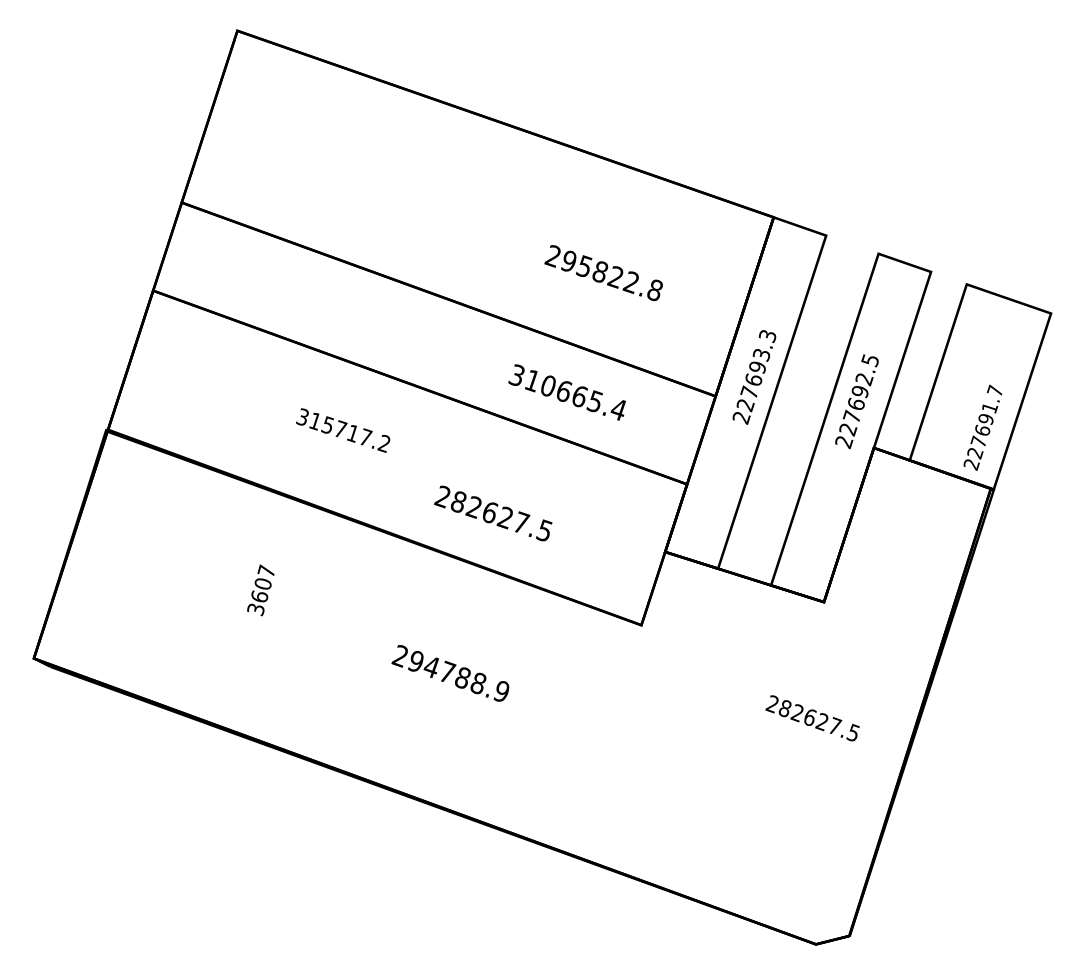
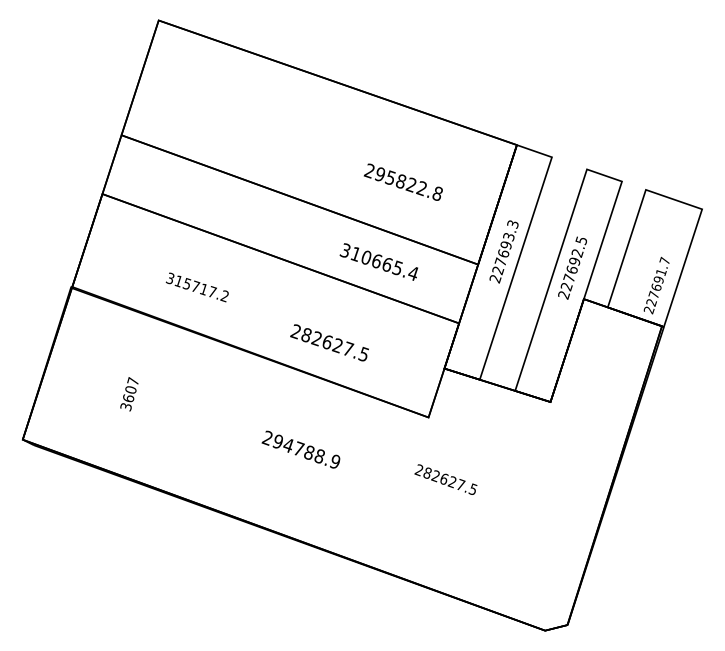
text: (341, 430) -> (196, 287), moved
text: (261, 590) -> (129, 394), moved
text: (811, 718) -> (445, 479), moved

